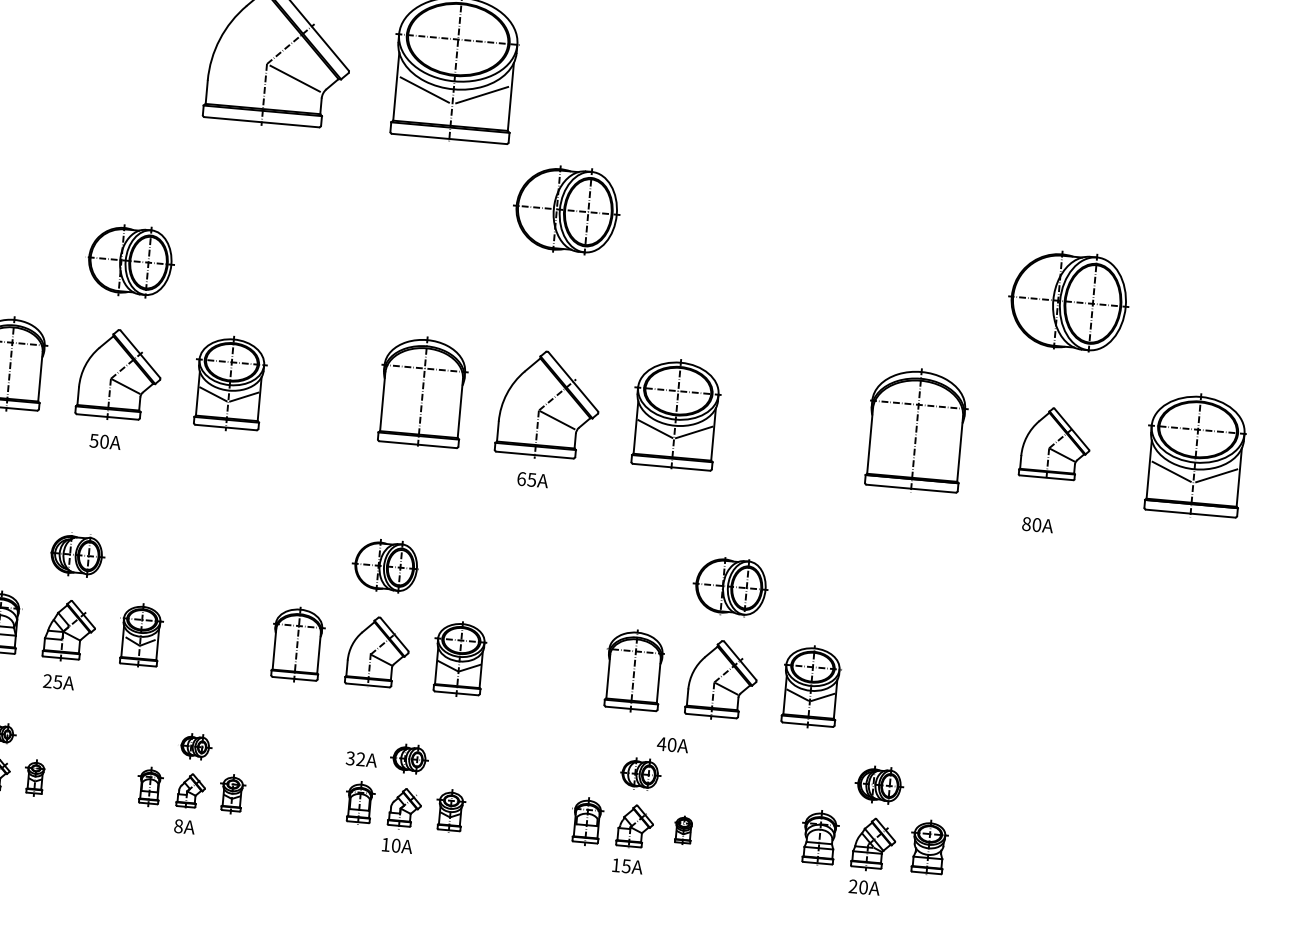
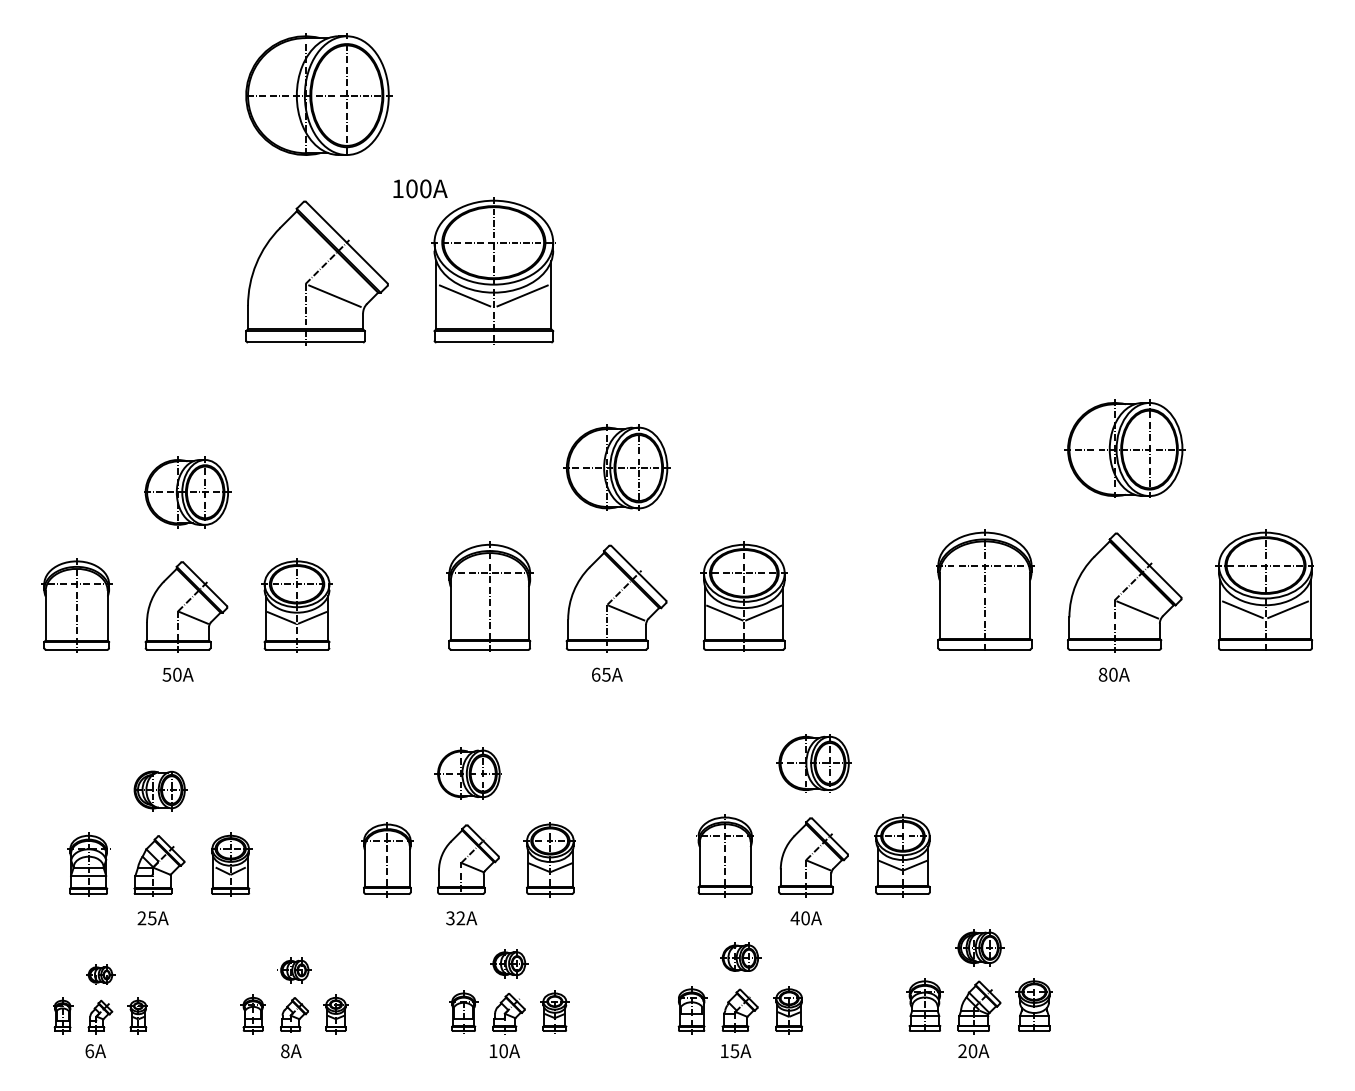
part: (566, 209) -> (616, 467), moved
part: (1055, 444) -> (1124, 592), size x1.67
text: (672, 745) -> (805, 918), moved
text: (361, 759) -> (461, 918), moved
part: (682, 830) -> (787, 1010), size x1.67

